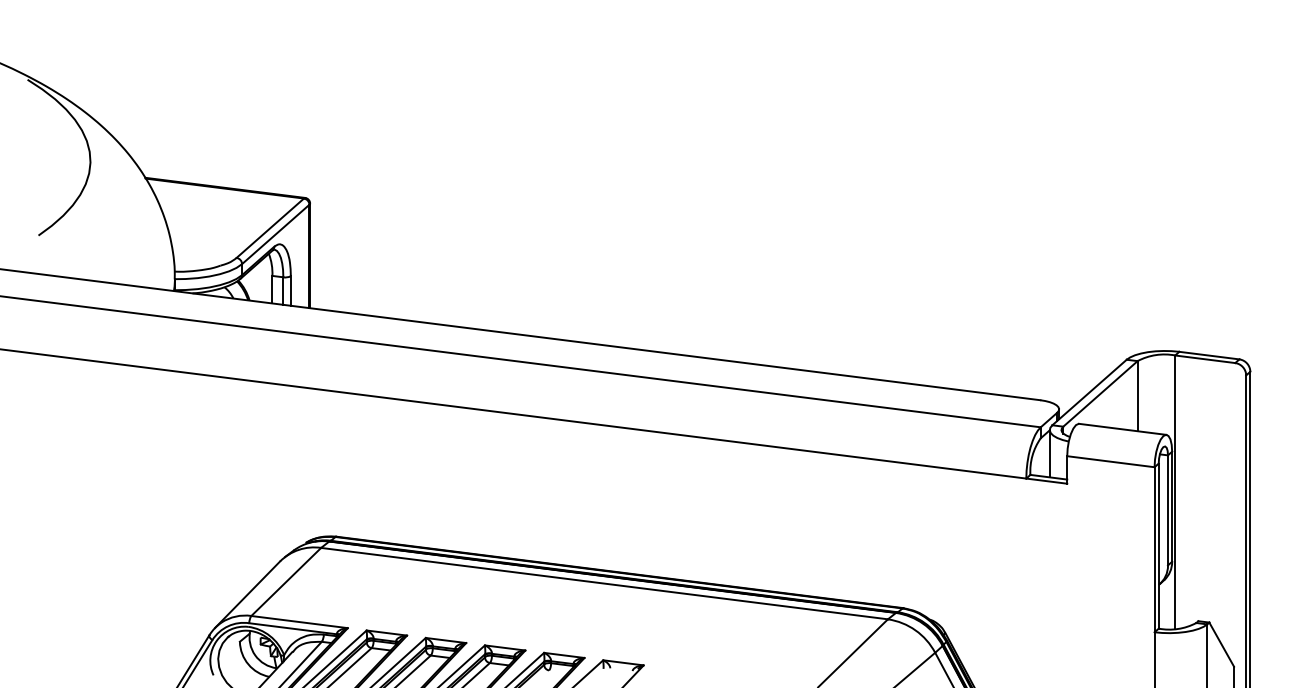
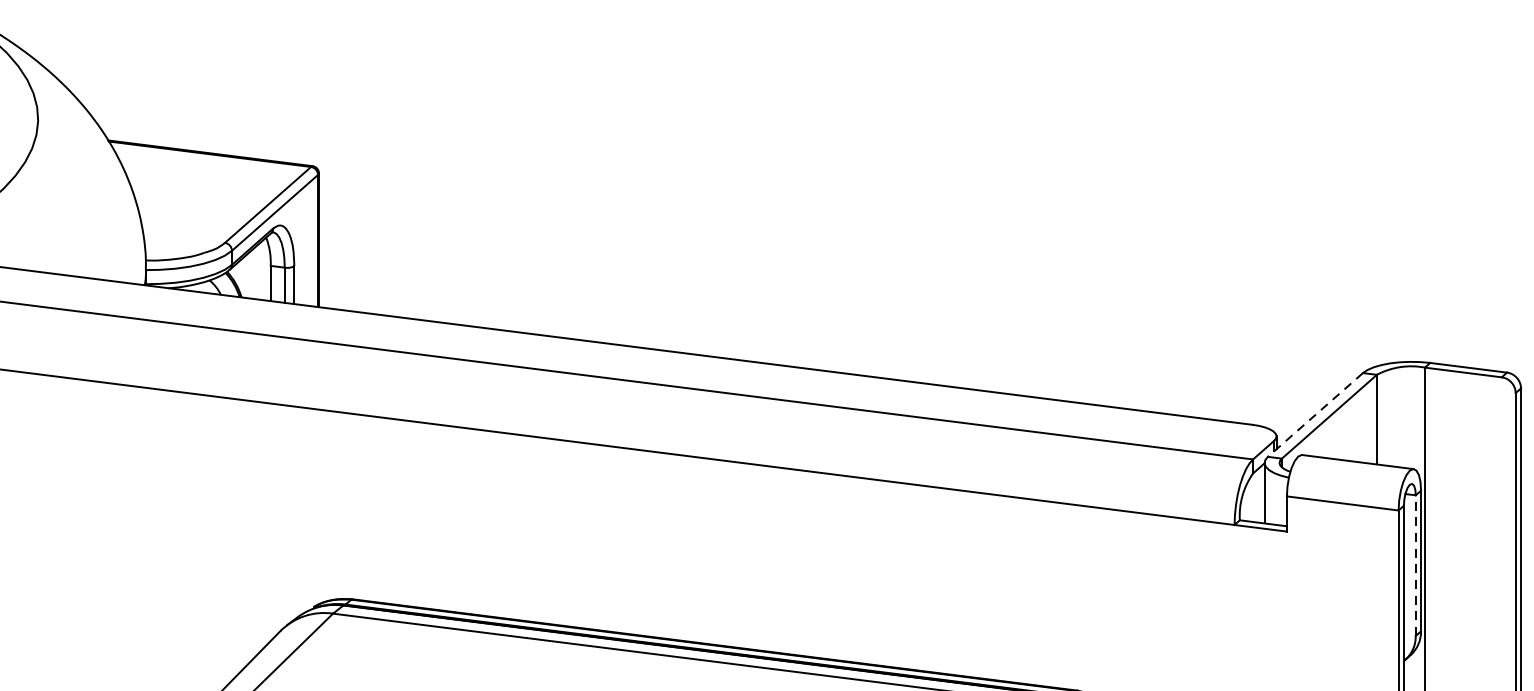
line: (1089, 392) -> (1315, 414), solid -> dashed
line: (1167, 509) -> (1415, 564), solid -> dashed

